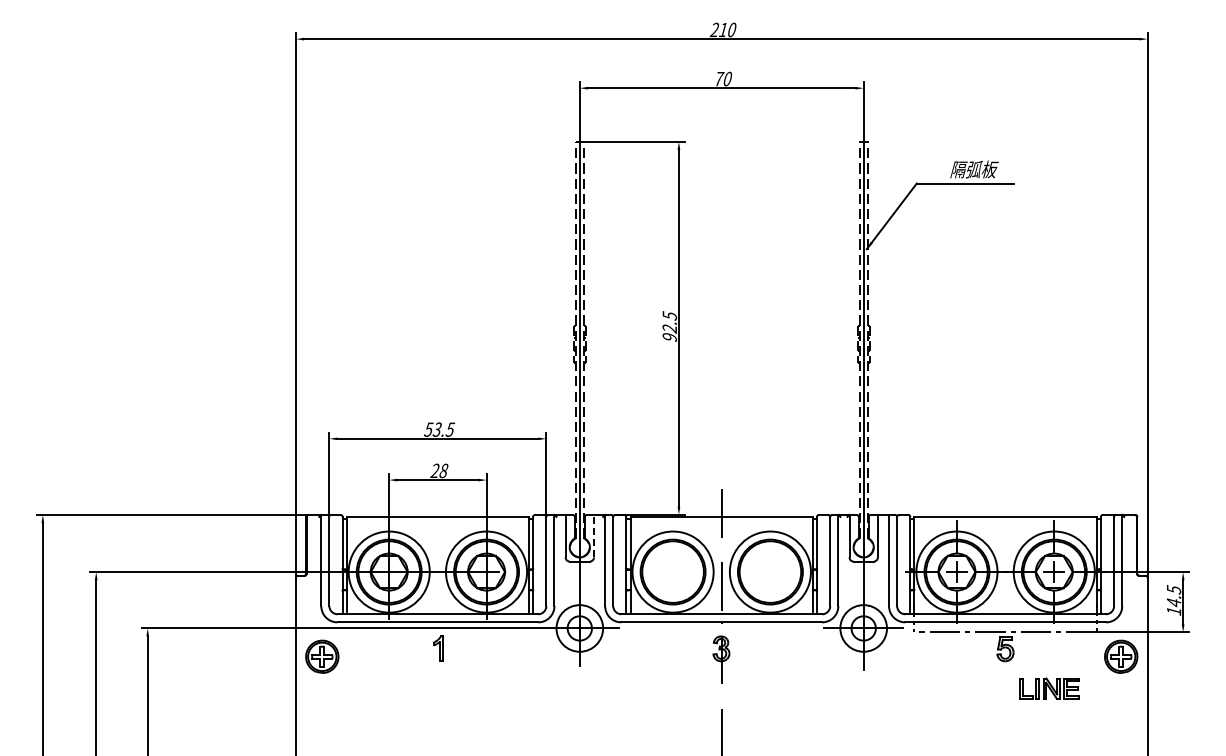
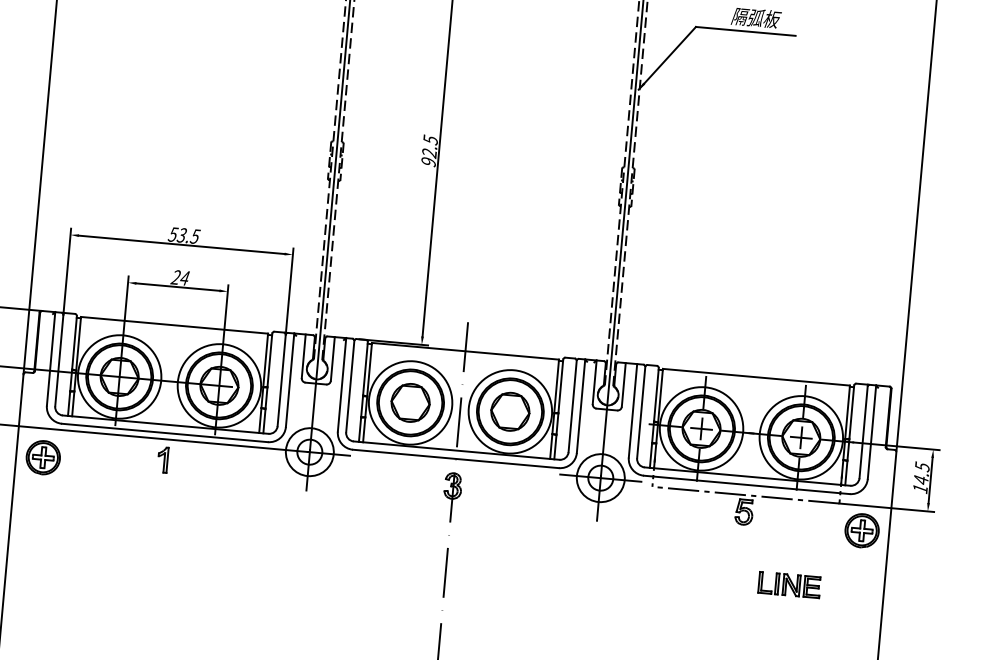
text: (443, 470) -> (184, 277), 28 -> 24
line: (594, 535) -> (333, 358), dashed -> solid
part: (672, 571) -> (410, 402), added
part: (769, 571) -> (509, 411), added
part: (1049, 688) -> (789, 584), moved

